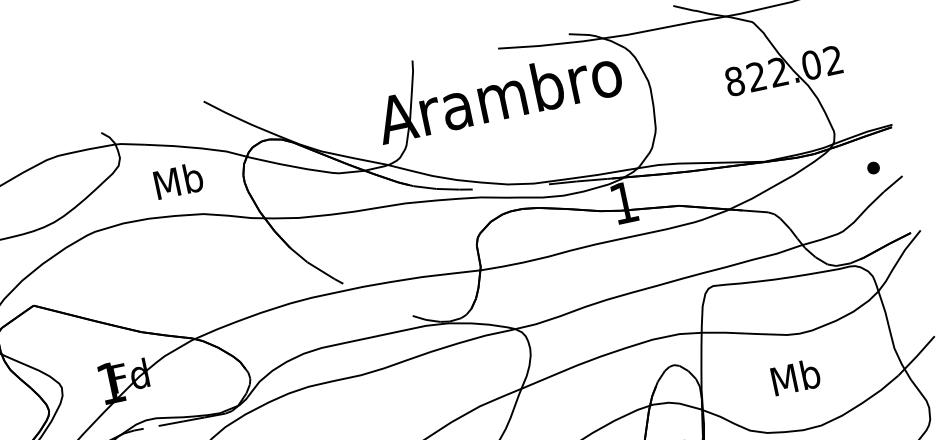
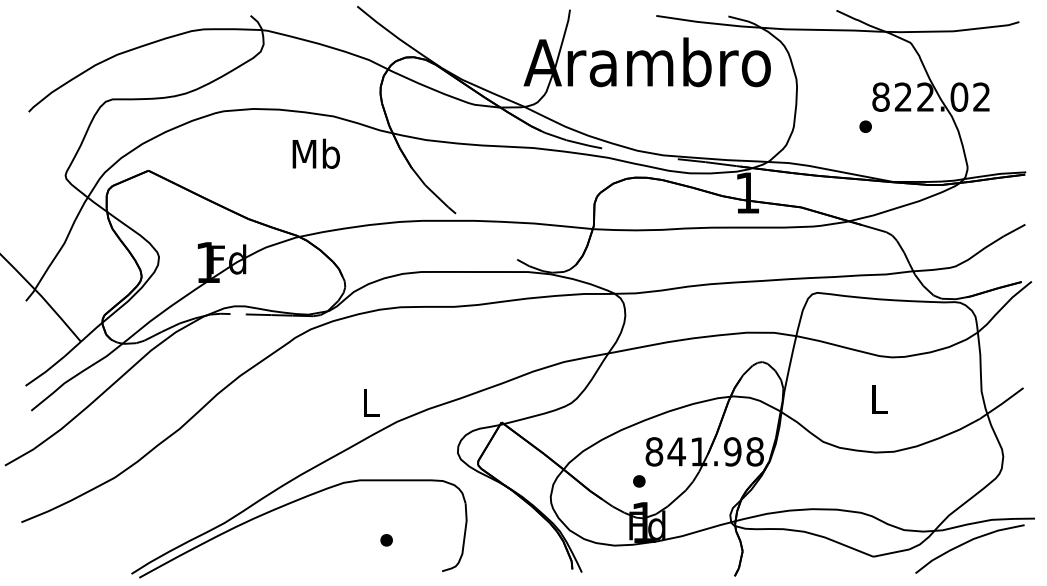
part: (873, 167) -> (865, 126), moved
text: (177, 180) -> (315, 153), moved
text: (795, 377) -> (878, 399), Mb -> L

